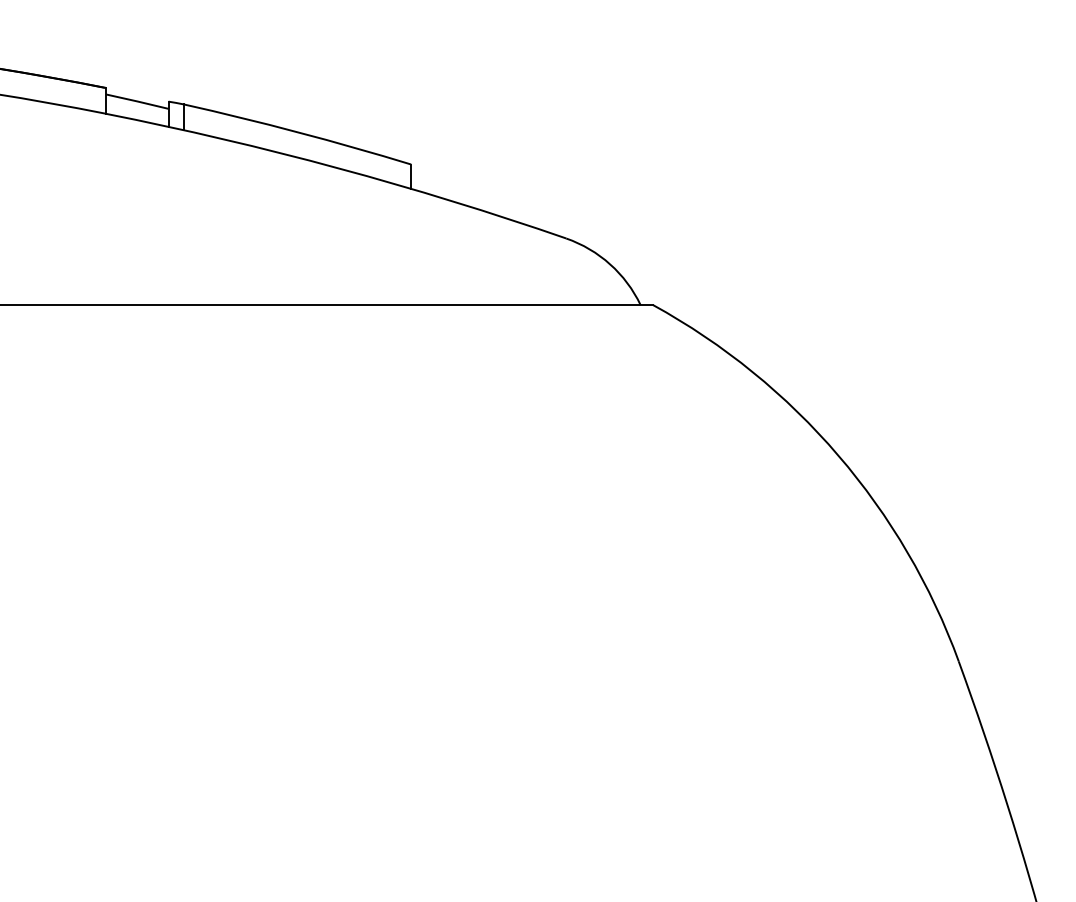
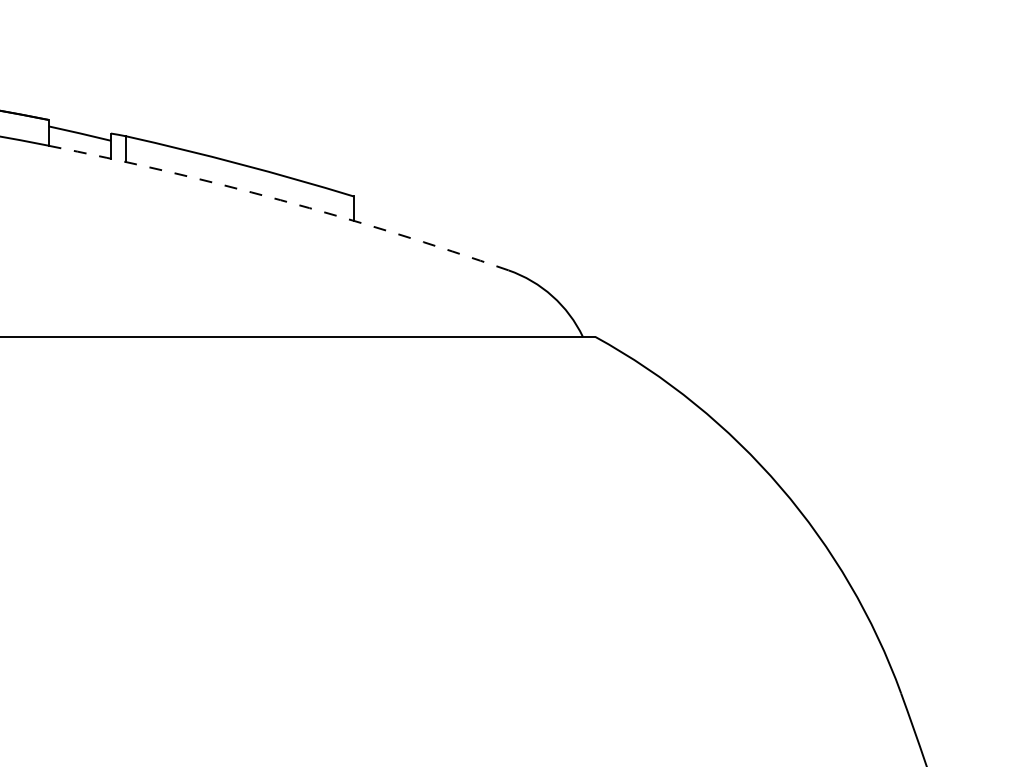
arc: (338, 168) -> (280, 200), solid -> dashed

